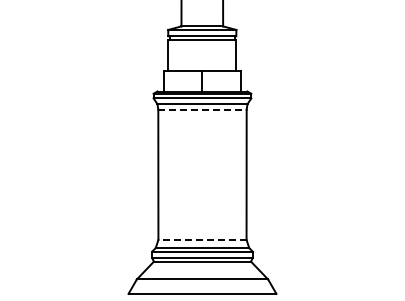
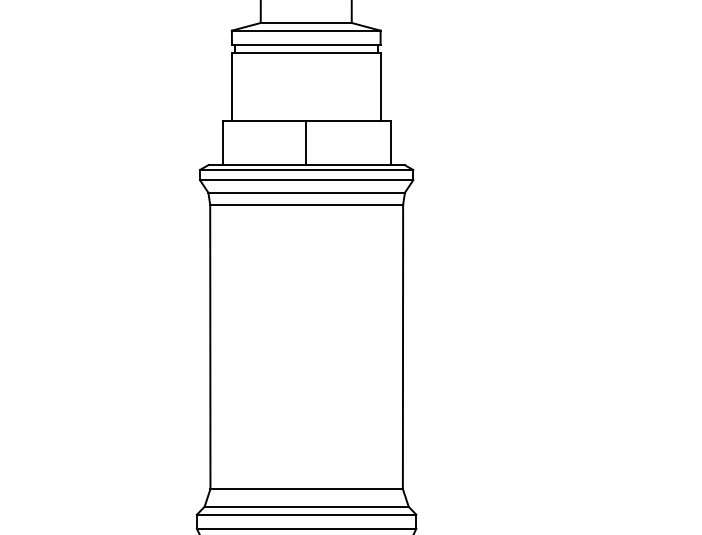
line: (202, 109) -> (306, 204), dashed -> solid
line: (202, 239) -> (306, 488), dashed -> solid

